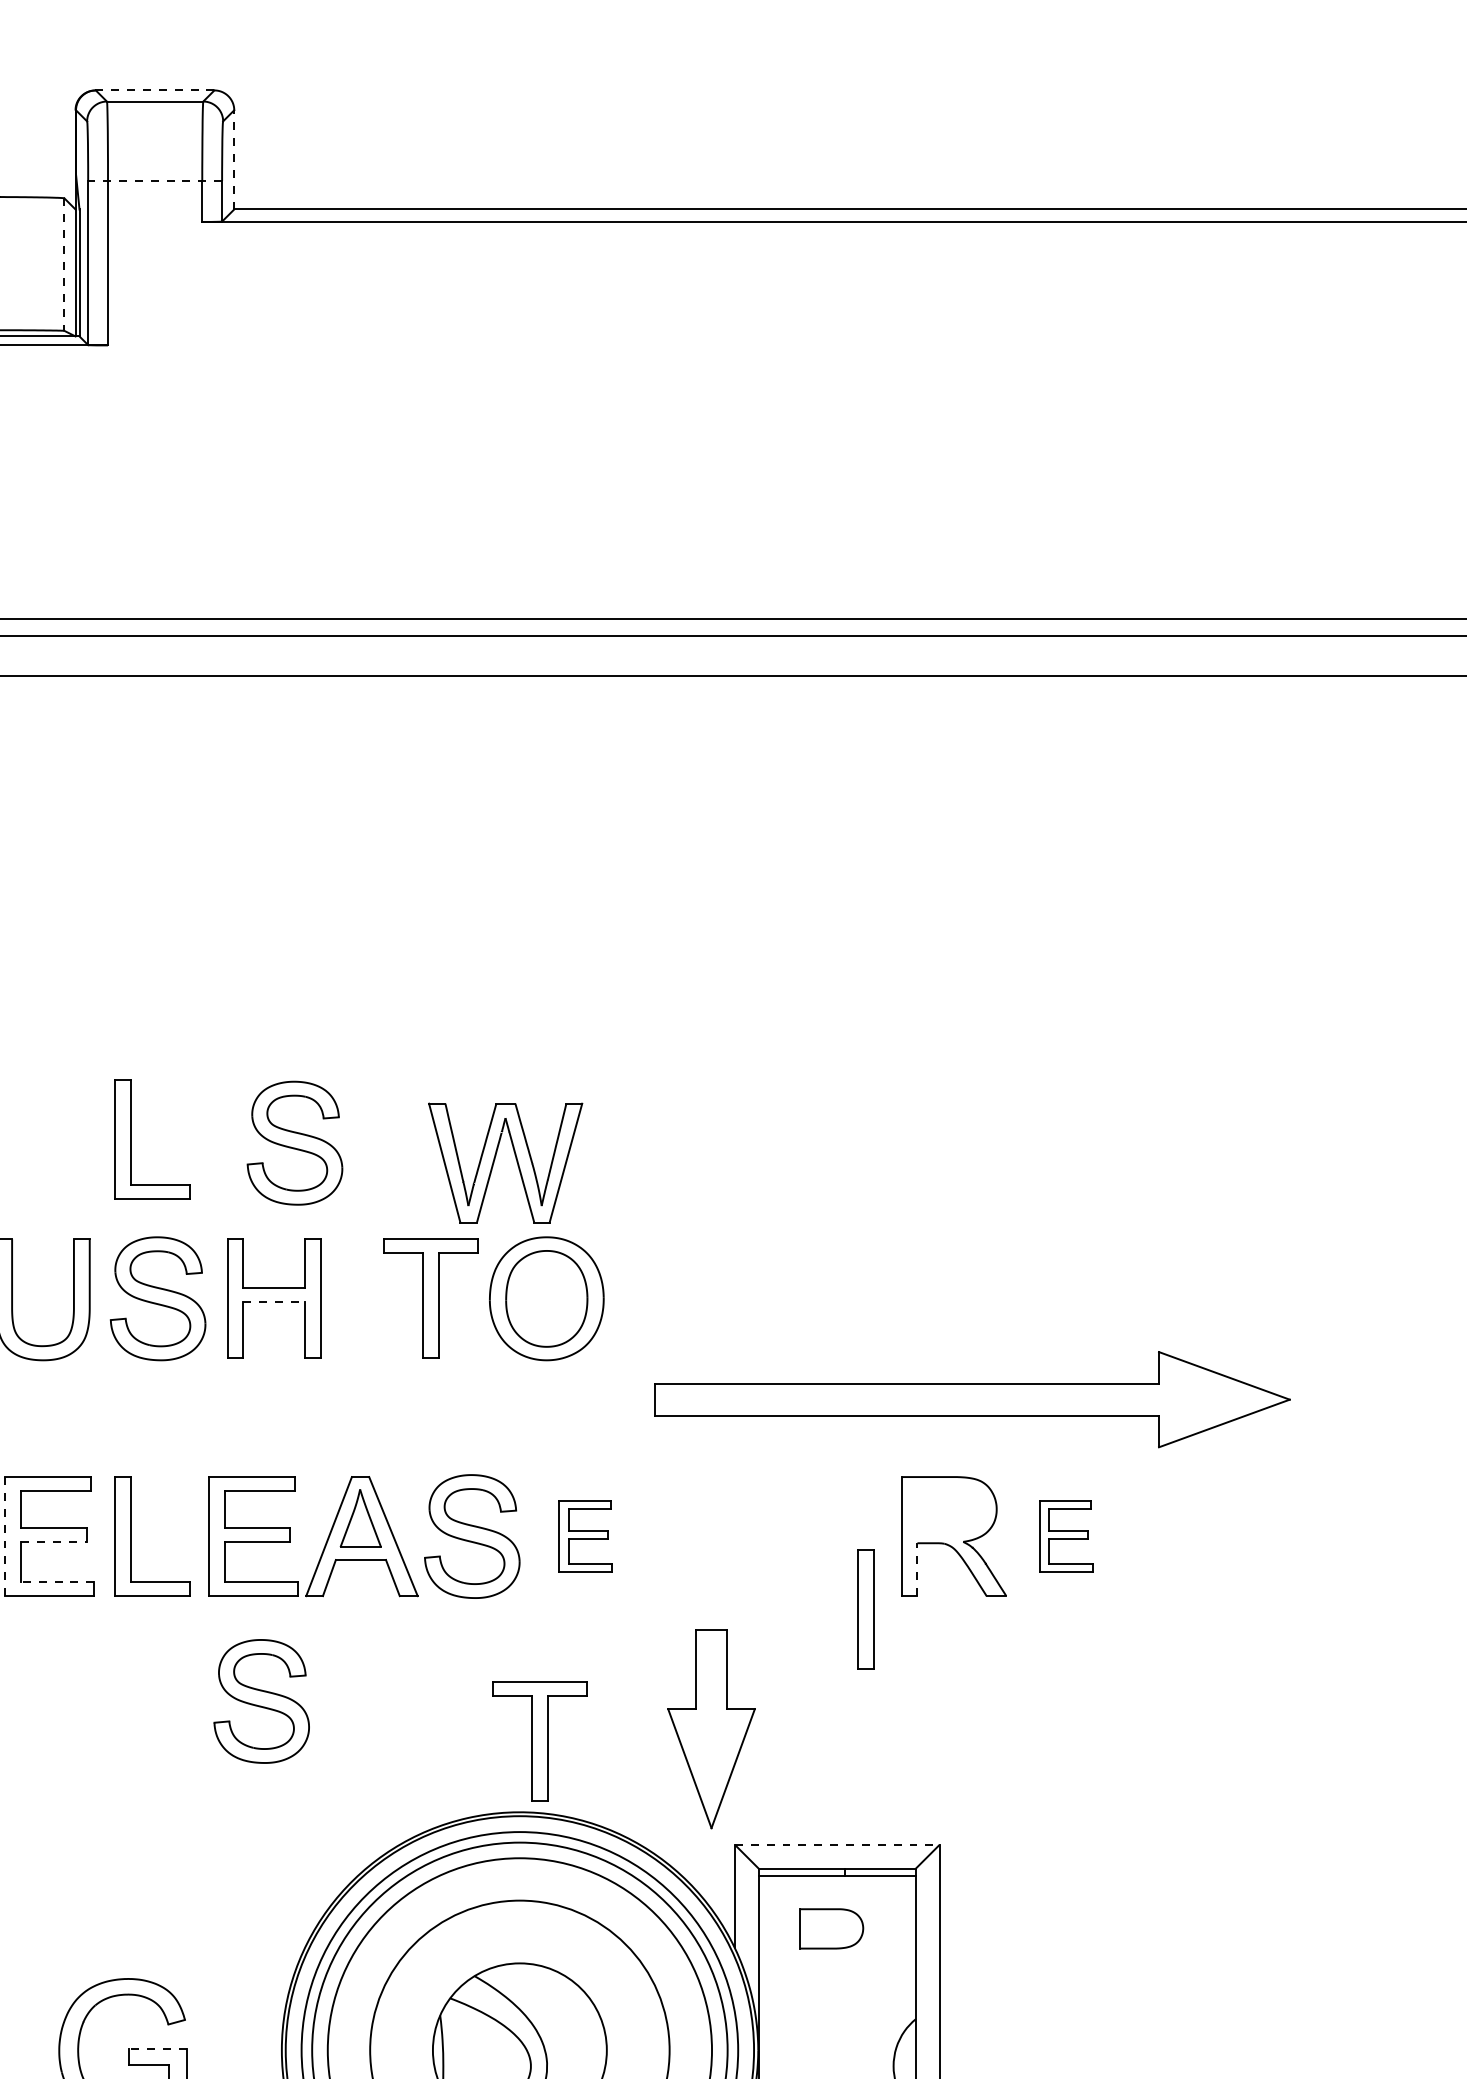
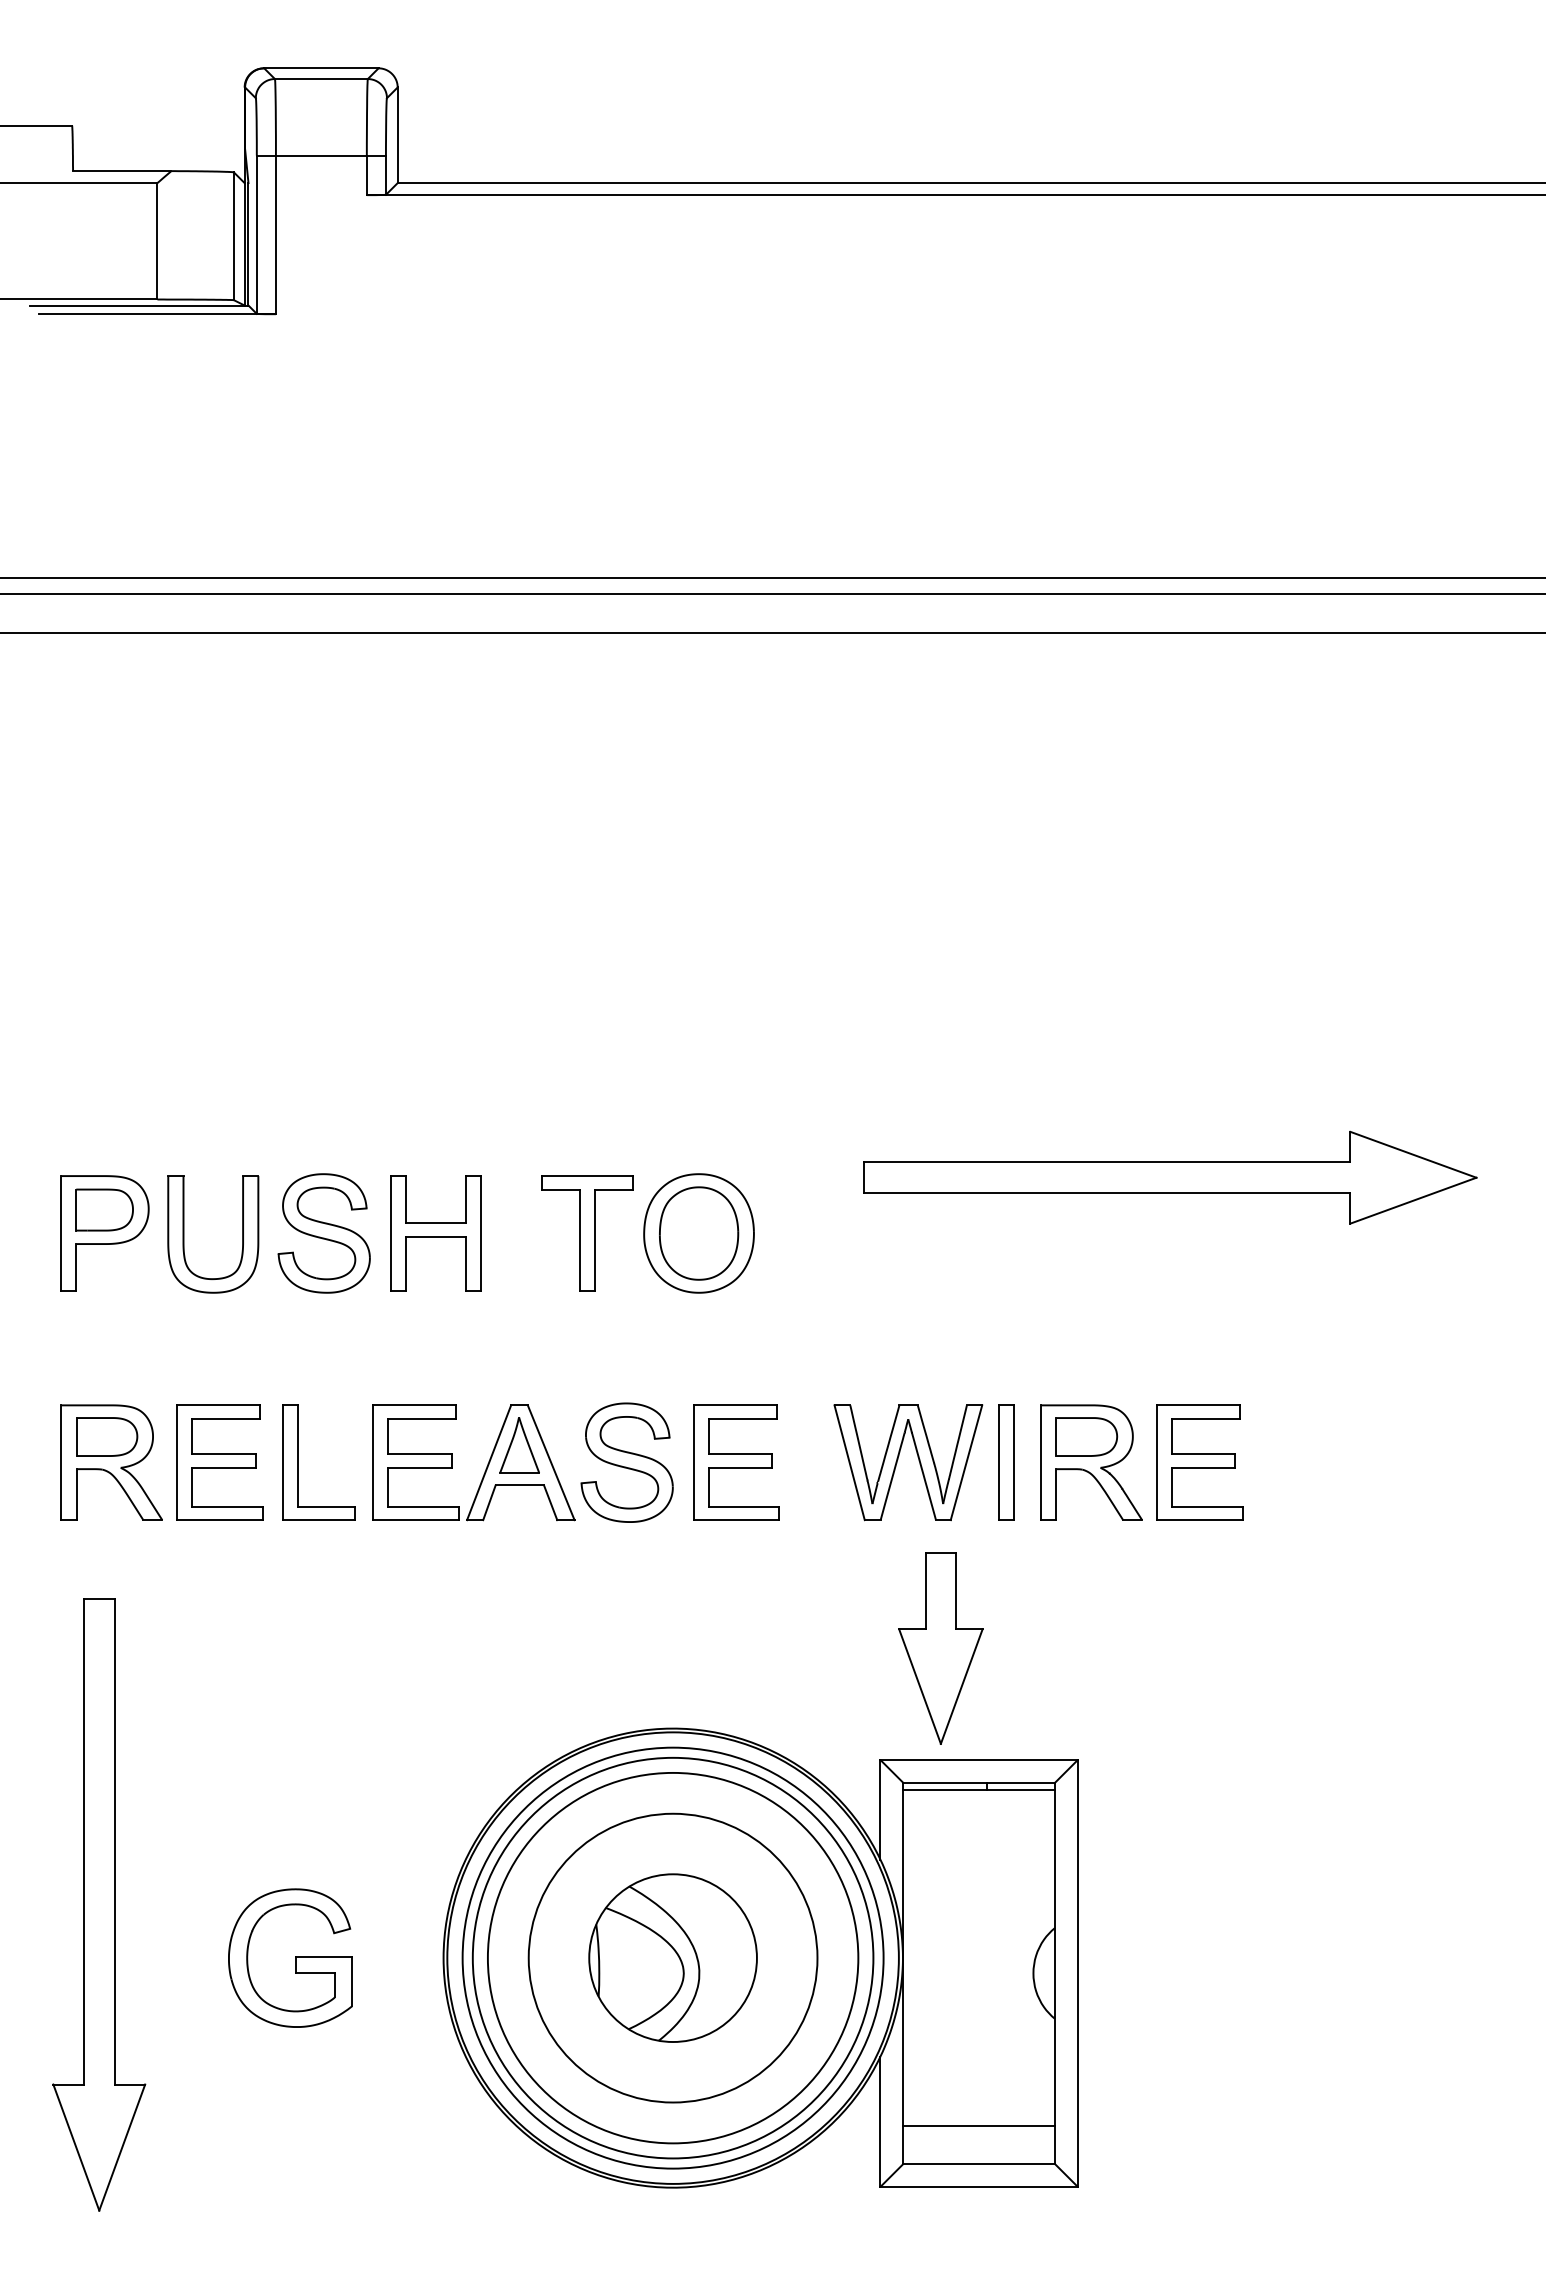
line: (154, 90) -> (320, 68), dashed -> solid
line: (234, 160) -> (397, 135), dashed -> solid
line: (155, 180) -> (321, 155), dashed -> solid
line: (63, 264) -> (233, 236), dashed -> solid
part: (131, 1139) -> (298, 1079), removed
part: (294, 1143) -> (455, 1083), removed
part: (516, 1161) -> (918, 1461), moved
line: (274, 1301) -> (436, 1236), dashed -> solid
part: (972, 1399) -> (1170, 1177), moved
part: (585, 1536) -> (736, 1462), size x1.67
part: (1065, 1536) -> (1199, 1462), size x1.67
line: (5, 1537) -> (177, 1463), dashed -> solid
line: (53, 1541) -> (223, 1467), dashed -> solid
line: (917, 1569) -> (1056, 1494), dashed -> solid
line: (57, 1581) -> (227, 1506), dashed -> solid
part: (865, 1608) -> (1006, 1462), moved
part: (261, 1701) -> (423, 1621), removed
part: (711, 1729) -> (940, 1648), moved
part: (540, 1741) -> (692, 1660), removed
line: (837, 1844) -> (979, 1759), dashed -> solid
part: (831, 1928) -> (1086, 1436), moved
line: (157, 2048) -> (323, 1956), dashed -> solid

